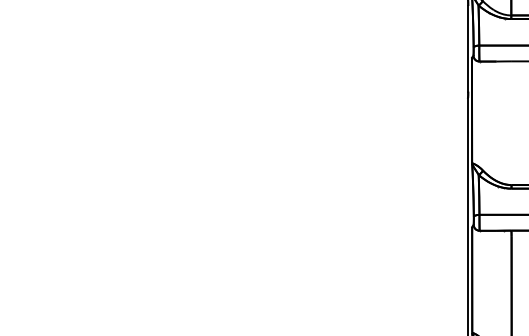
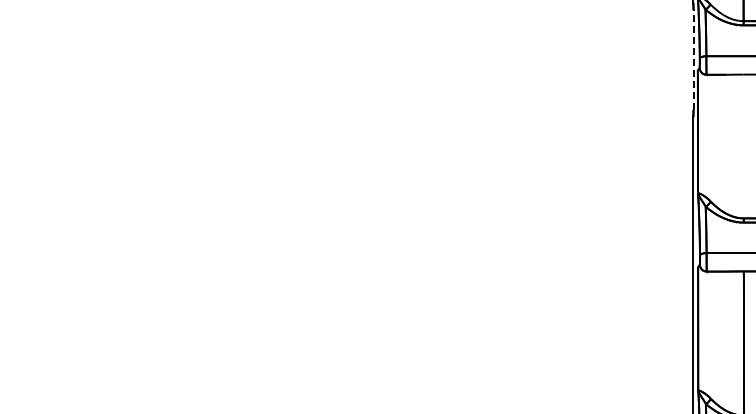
line: (468, 49) -> (693, 60), solid -> dashed

